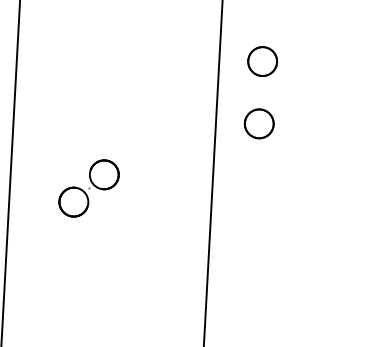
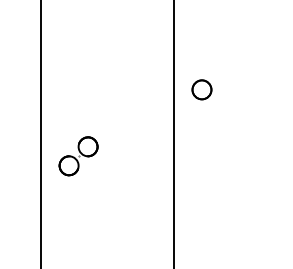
part: (261, 60) -> (201, 48), removed
part: (88, 188) -> (78, 156), moved

